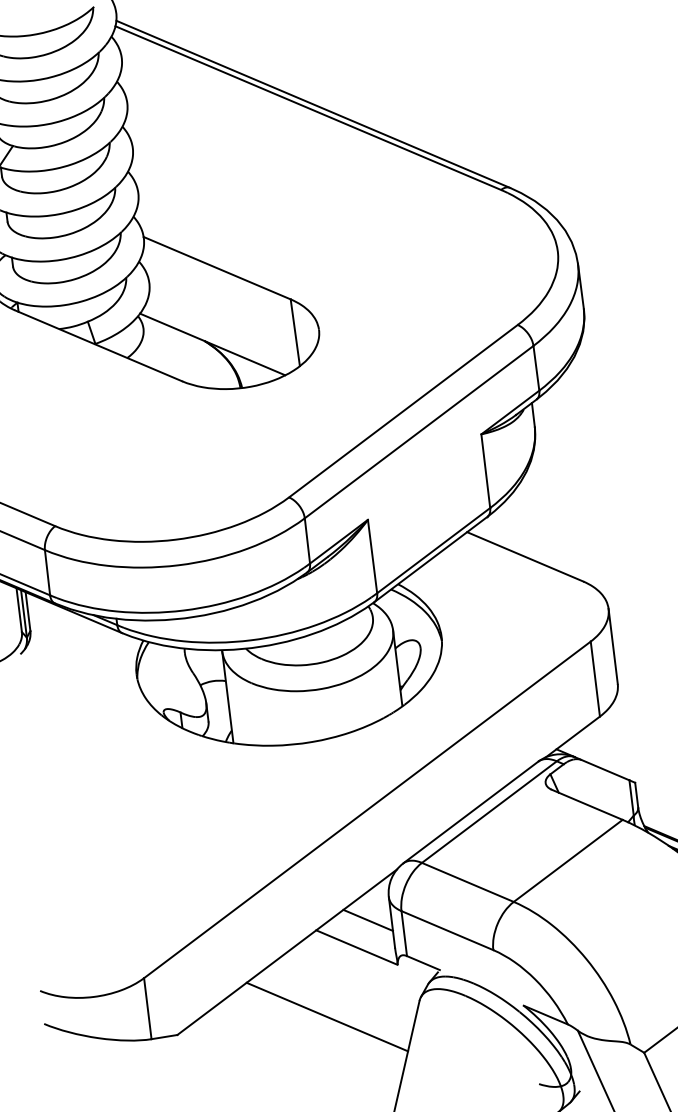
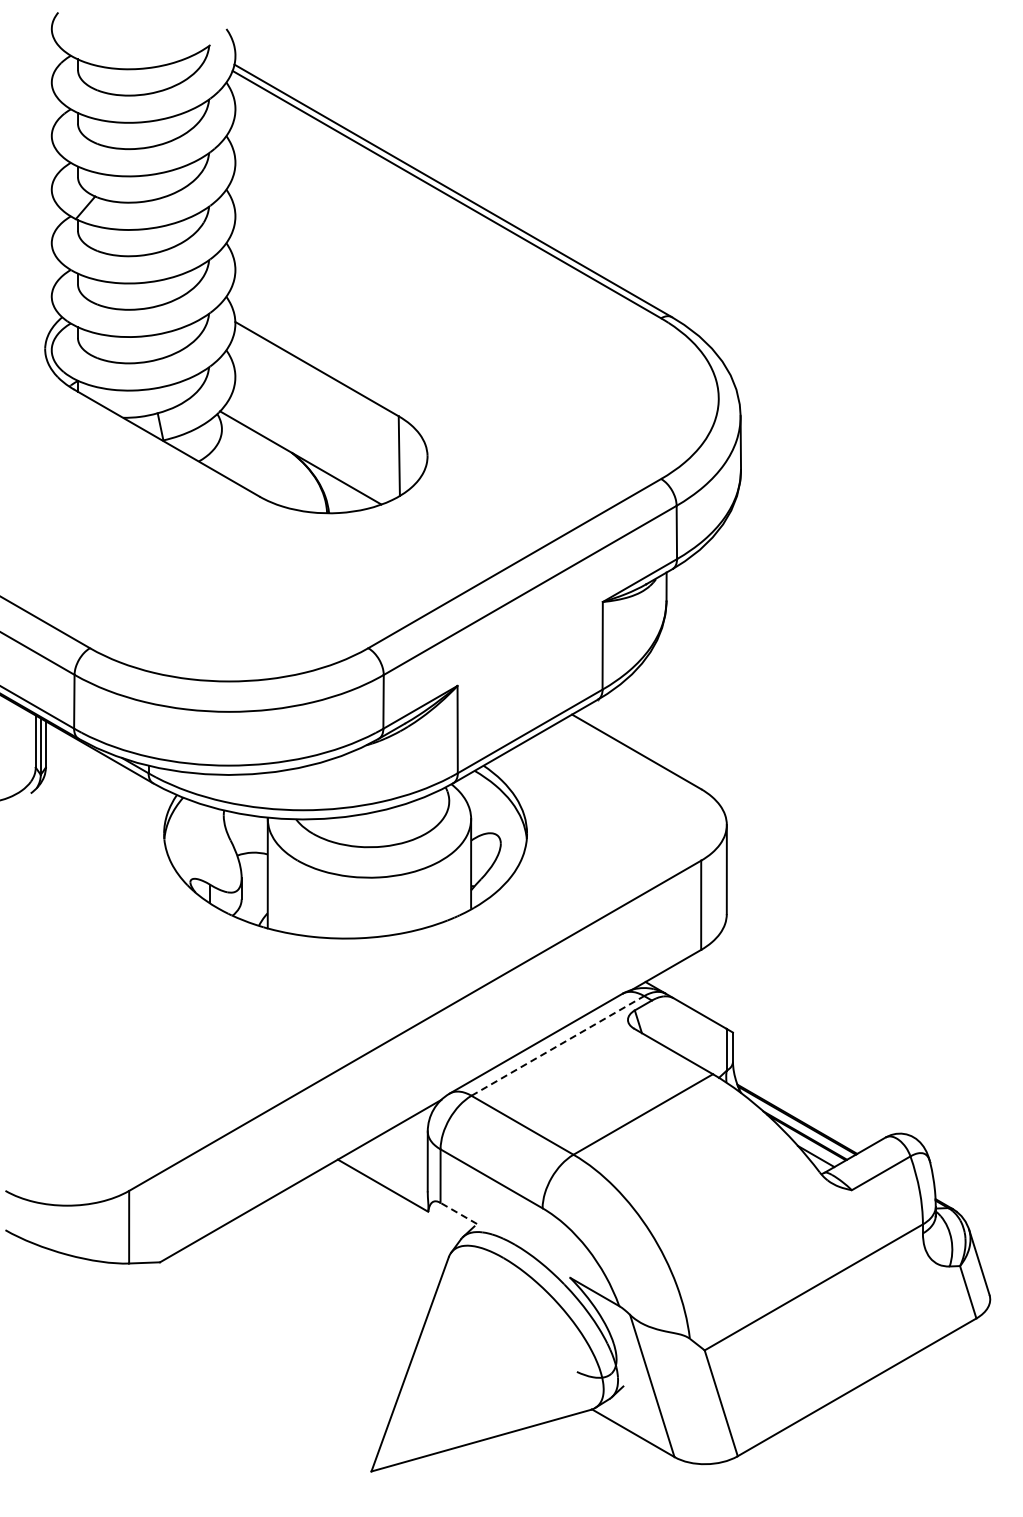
line: (489, 811) -> (557, 1045), solid -> dashed
line: (367, 920) -> (399, 1155), removed
line: (423, 963) -> (458, 1213), solid -> dashed
line: (327, 1016) -> (338, 1262), removed

